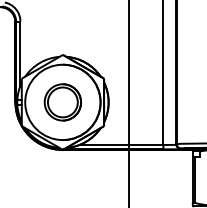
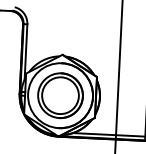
part: (62, 102) -> (60, 95), size x1.43

